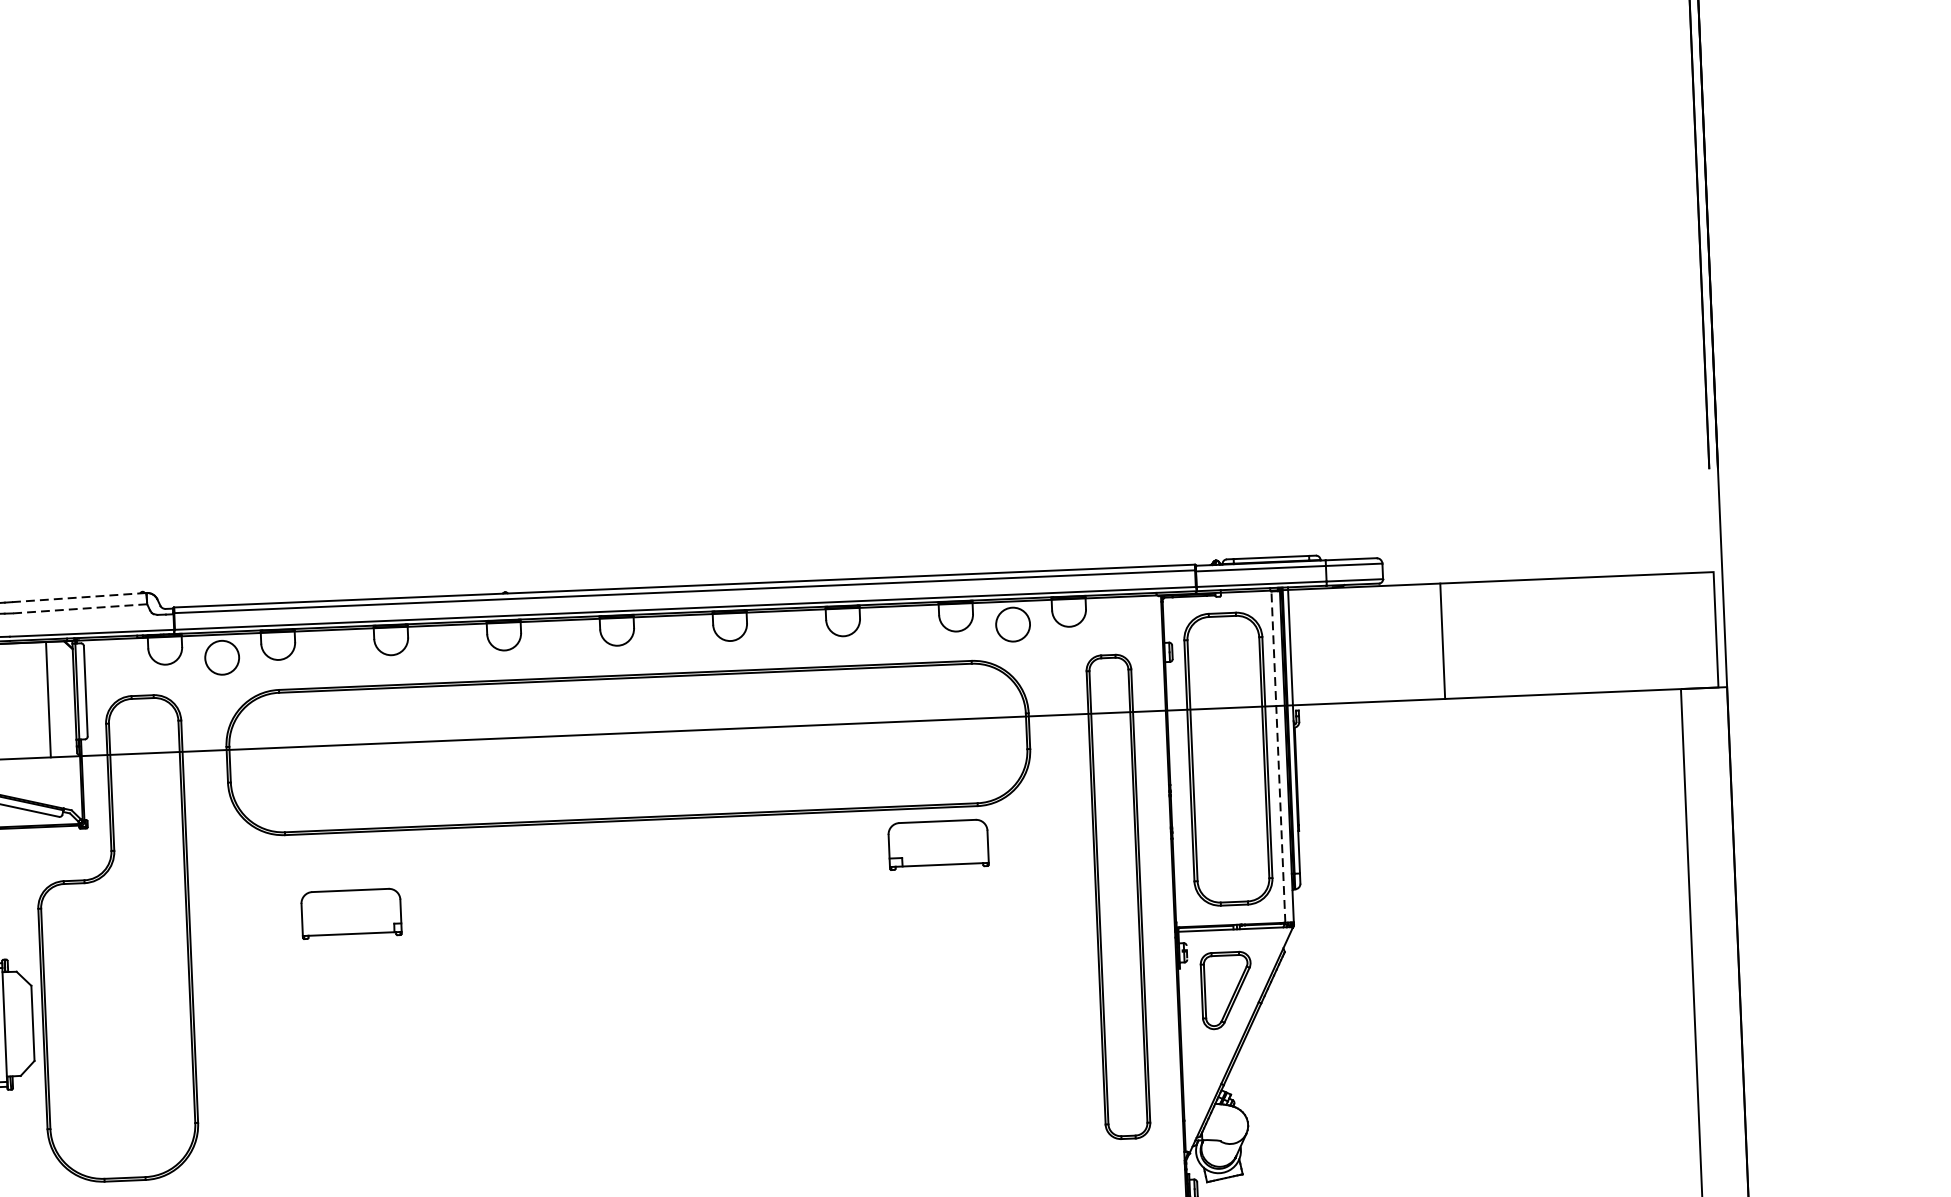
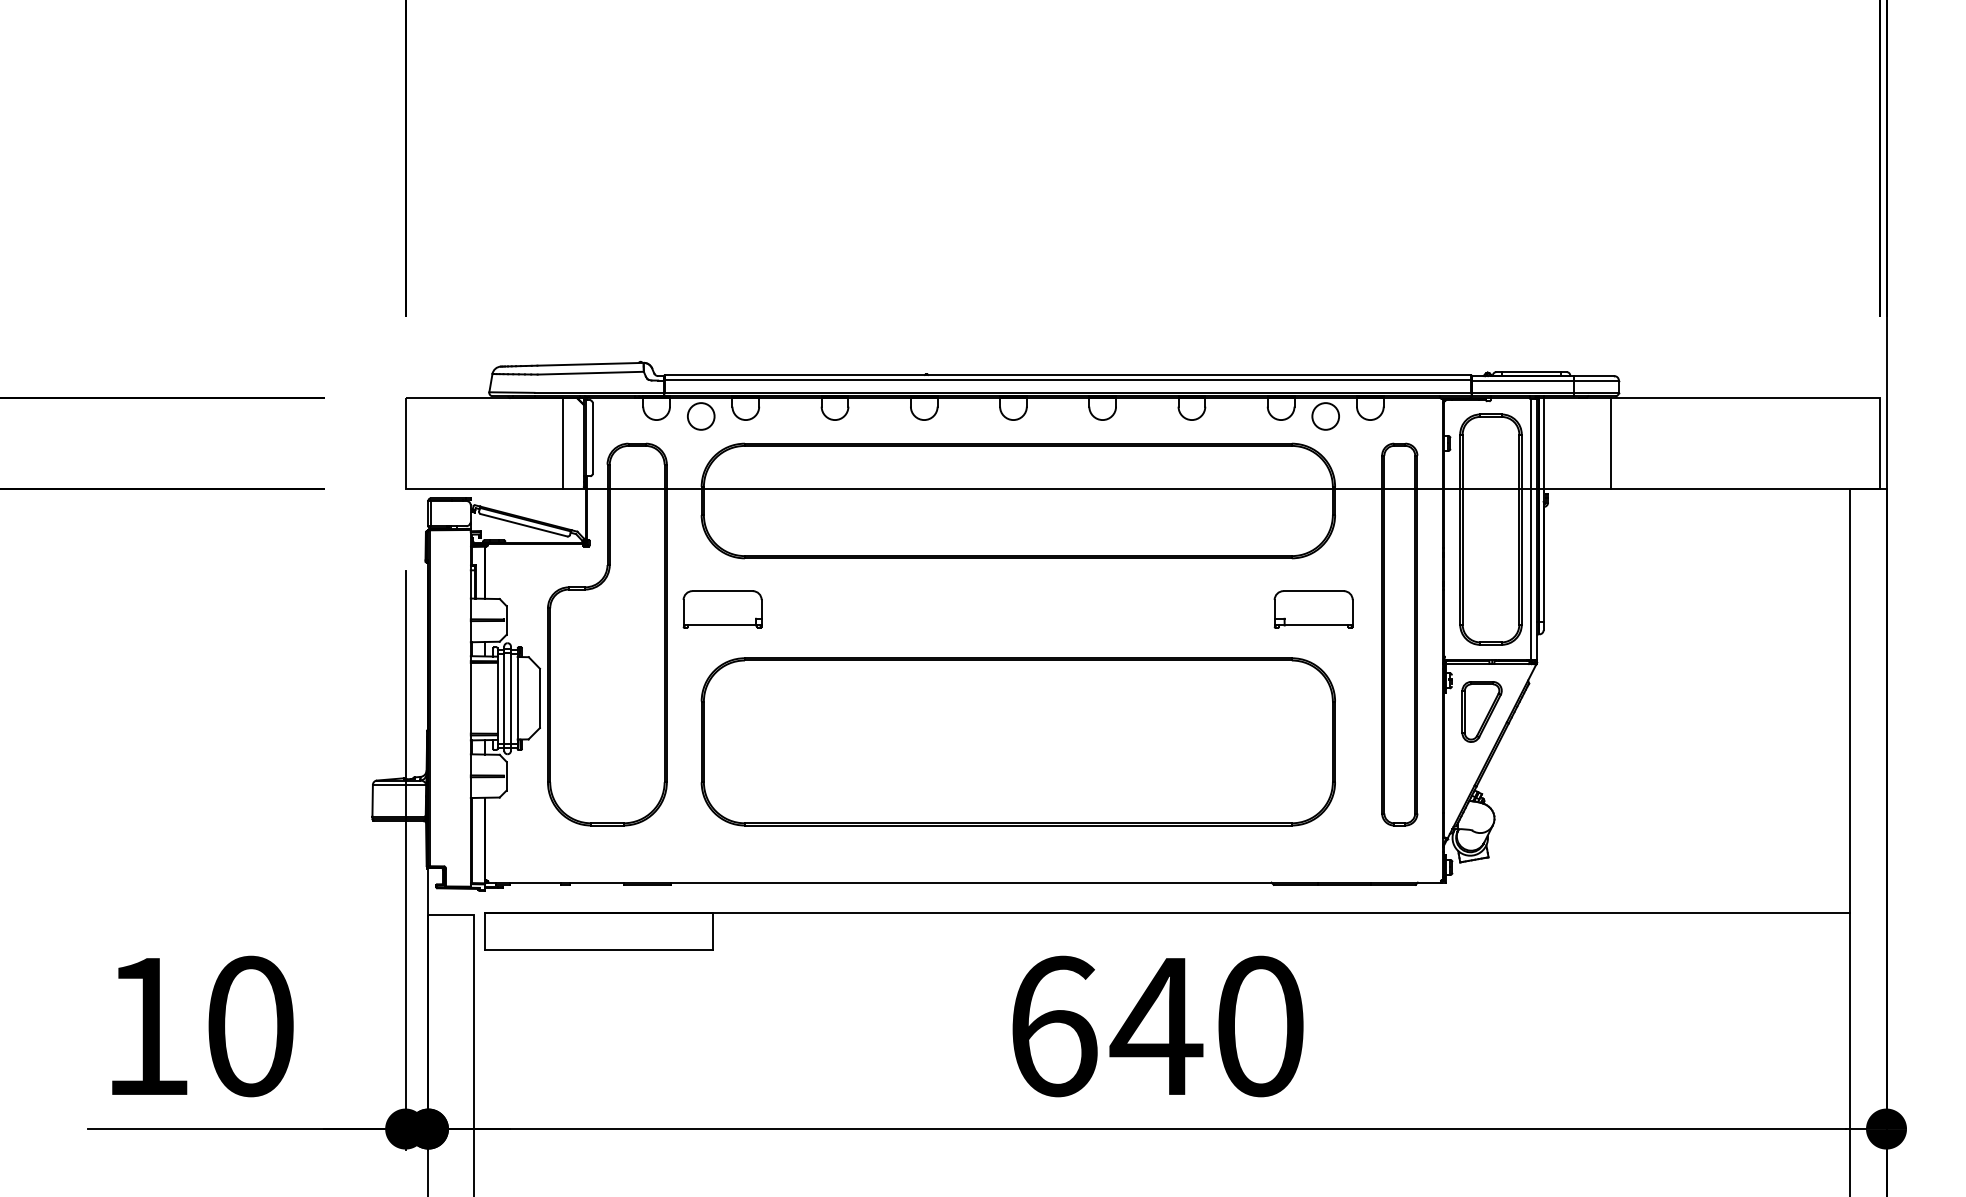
line: (80, 597) -> (591, 364), dashed -> solid
line: (79, 609) -> (590, 373), dashed -> solid
line: (1442, 640) -> (1610, 443), moved
line: (1278, 756) -> (1530, 529), dashed -> solid
part: (938, 844) -> (1313, 609), moved
part: (351, 913) -> (722, 609), moved
part: (639, 1052) -> (1017, 741), added

